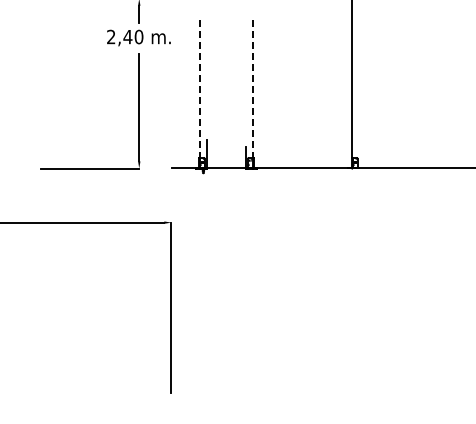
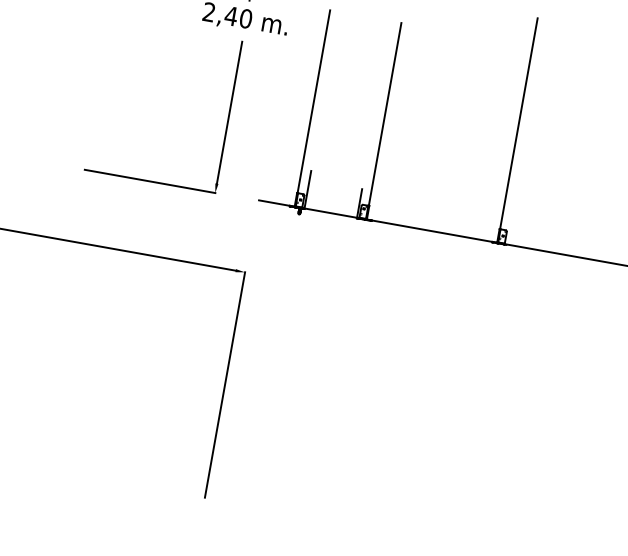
line: (199, 88) -> (313, 101), dashed -> solid
line: (253, 88) -> (385, 114), dashed -> solid

